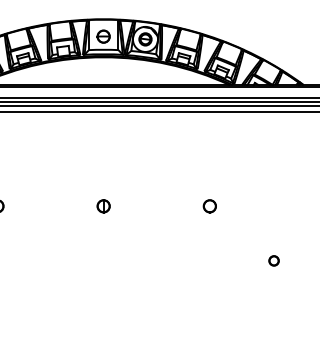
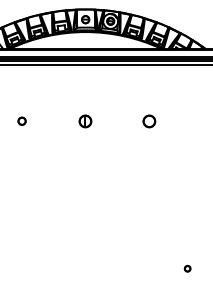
part: (103, 205) -> (85, 120), size x1.6
part: (208, 205) -> (148, 120), size x1.6
part: (273, 260) -> (187, 153), removed

